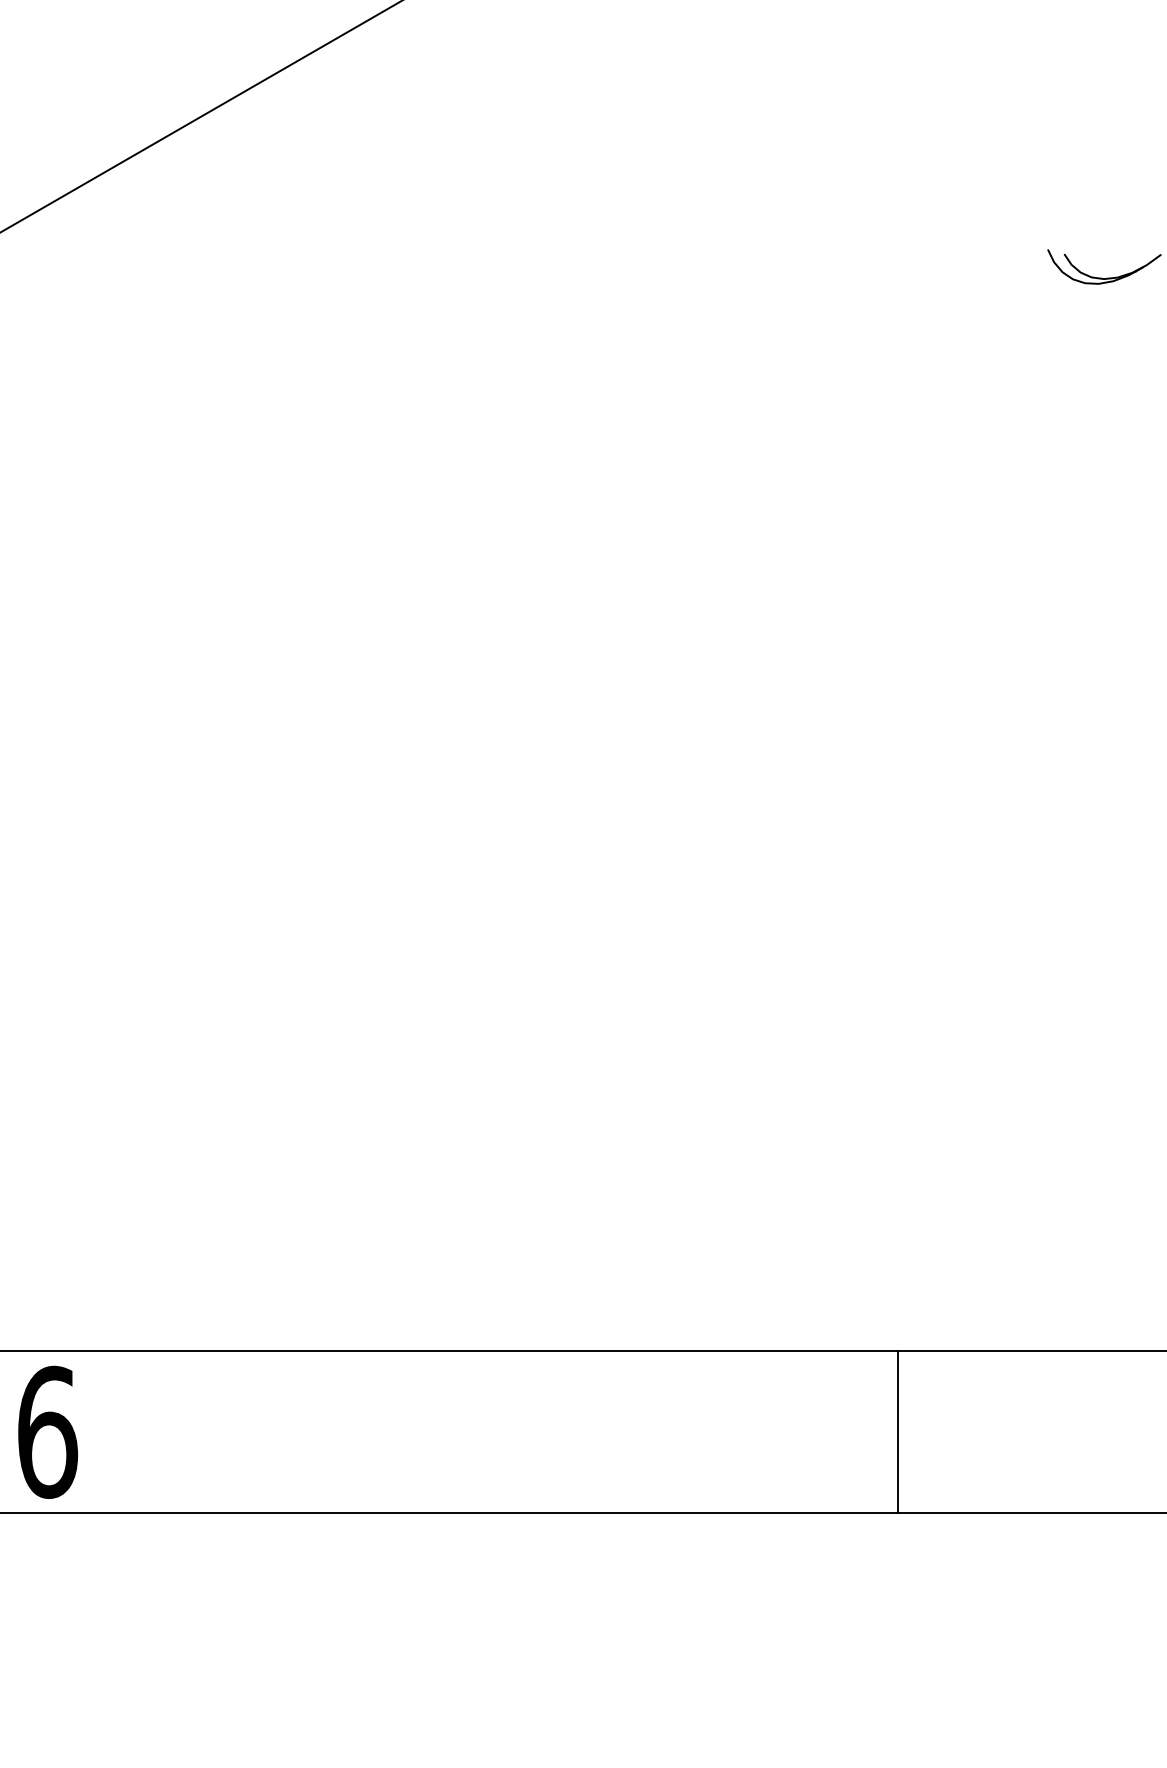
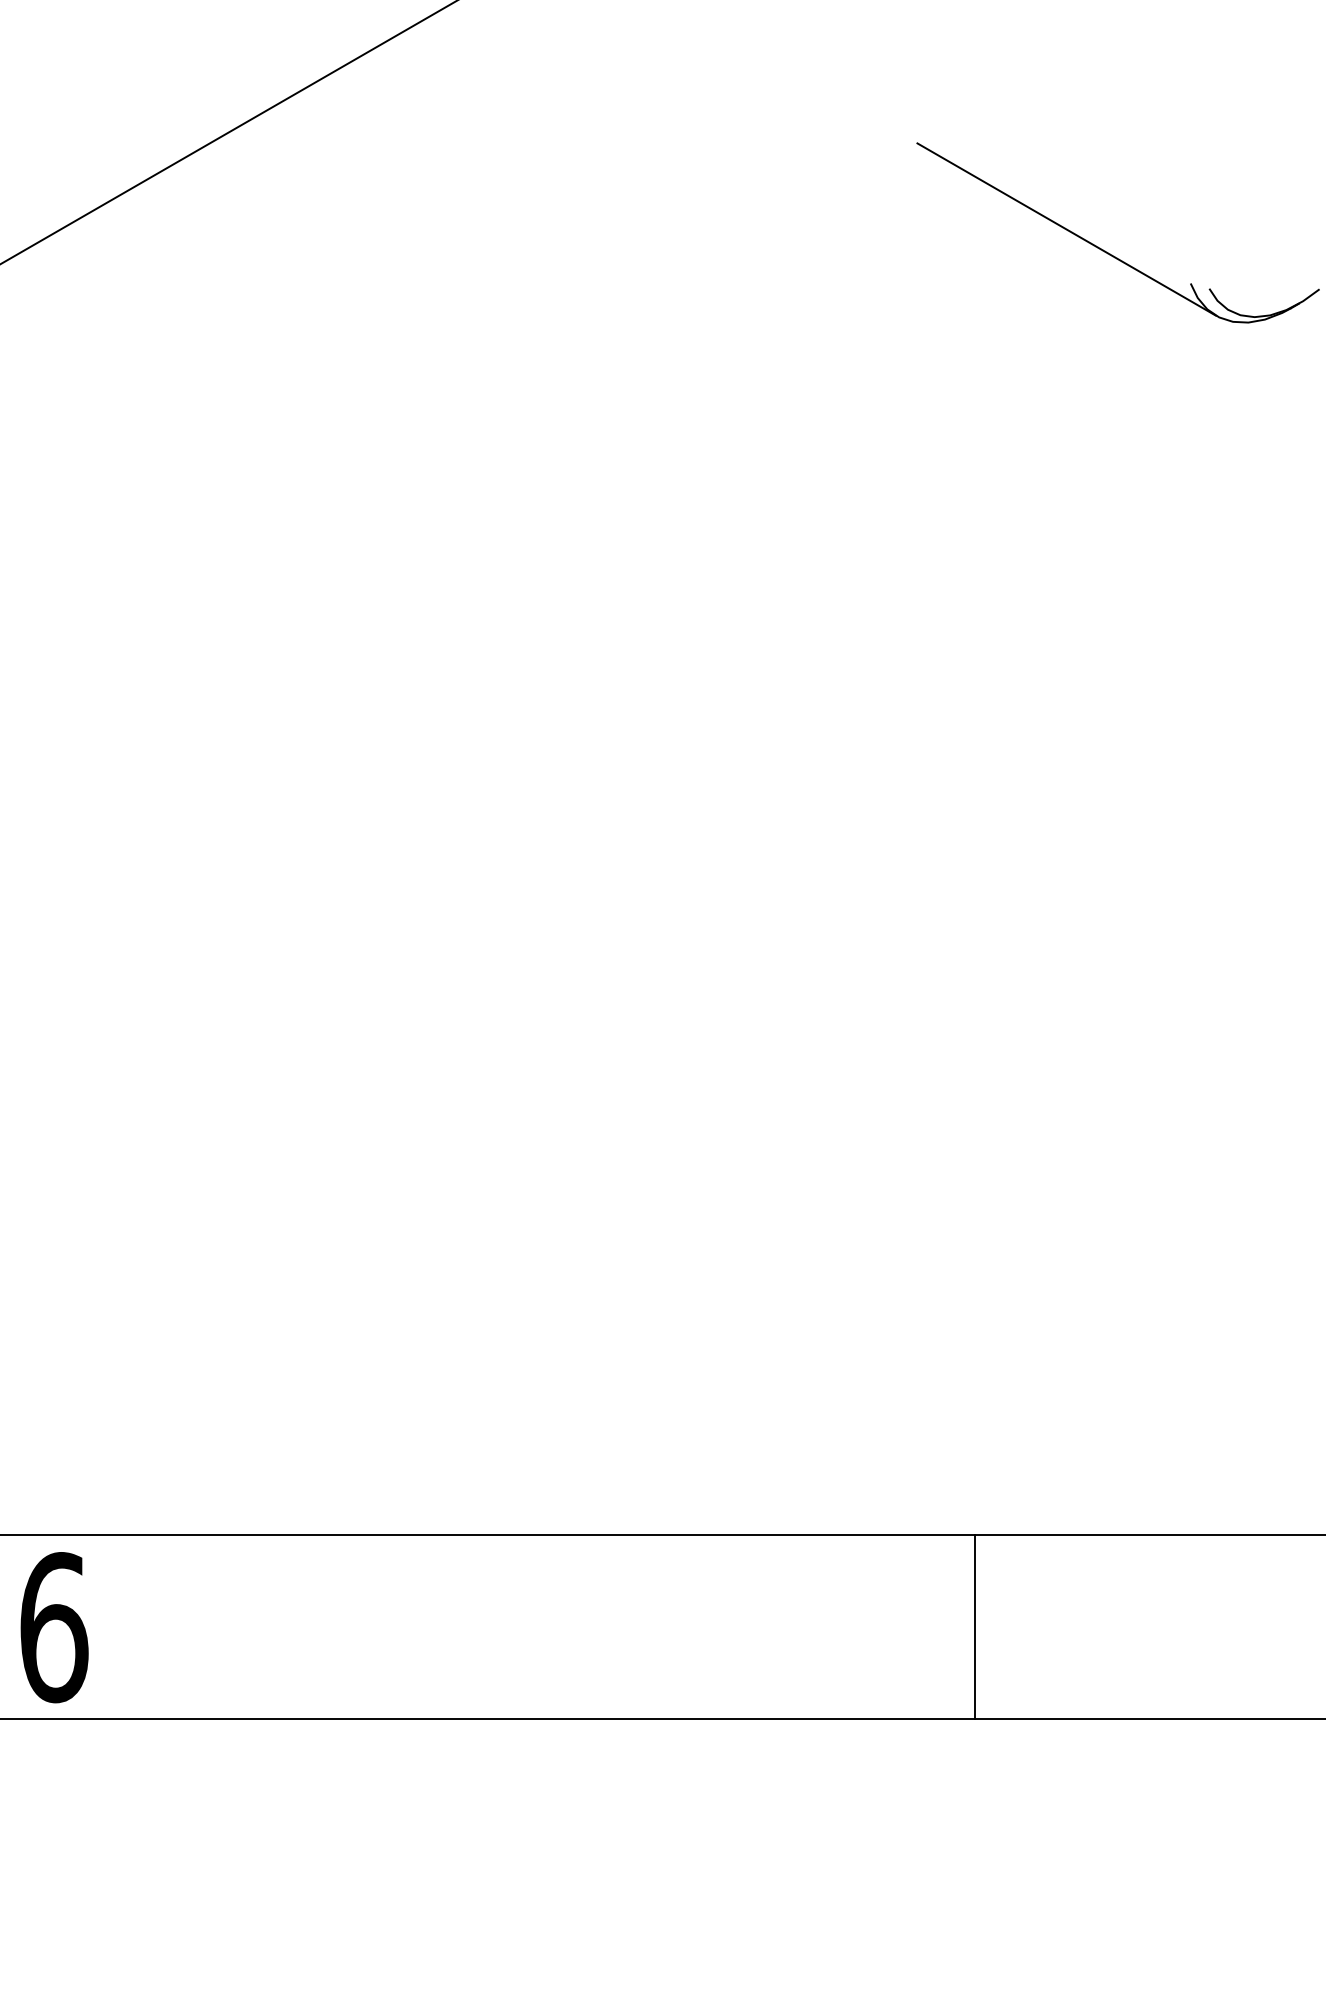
line: (938, 201) -> (1066, 228), added
line: (898, 1431) -> (975, 1626), moved

